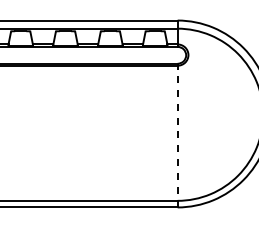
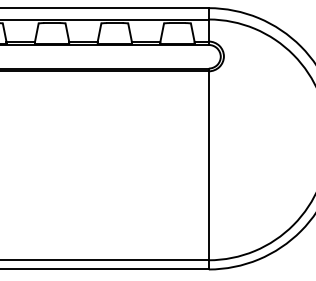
line: (177, 135) -> (208, 168), dashed -> solid

